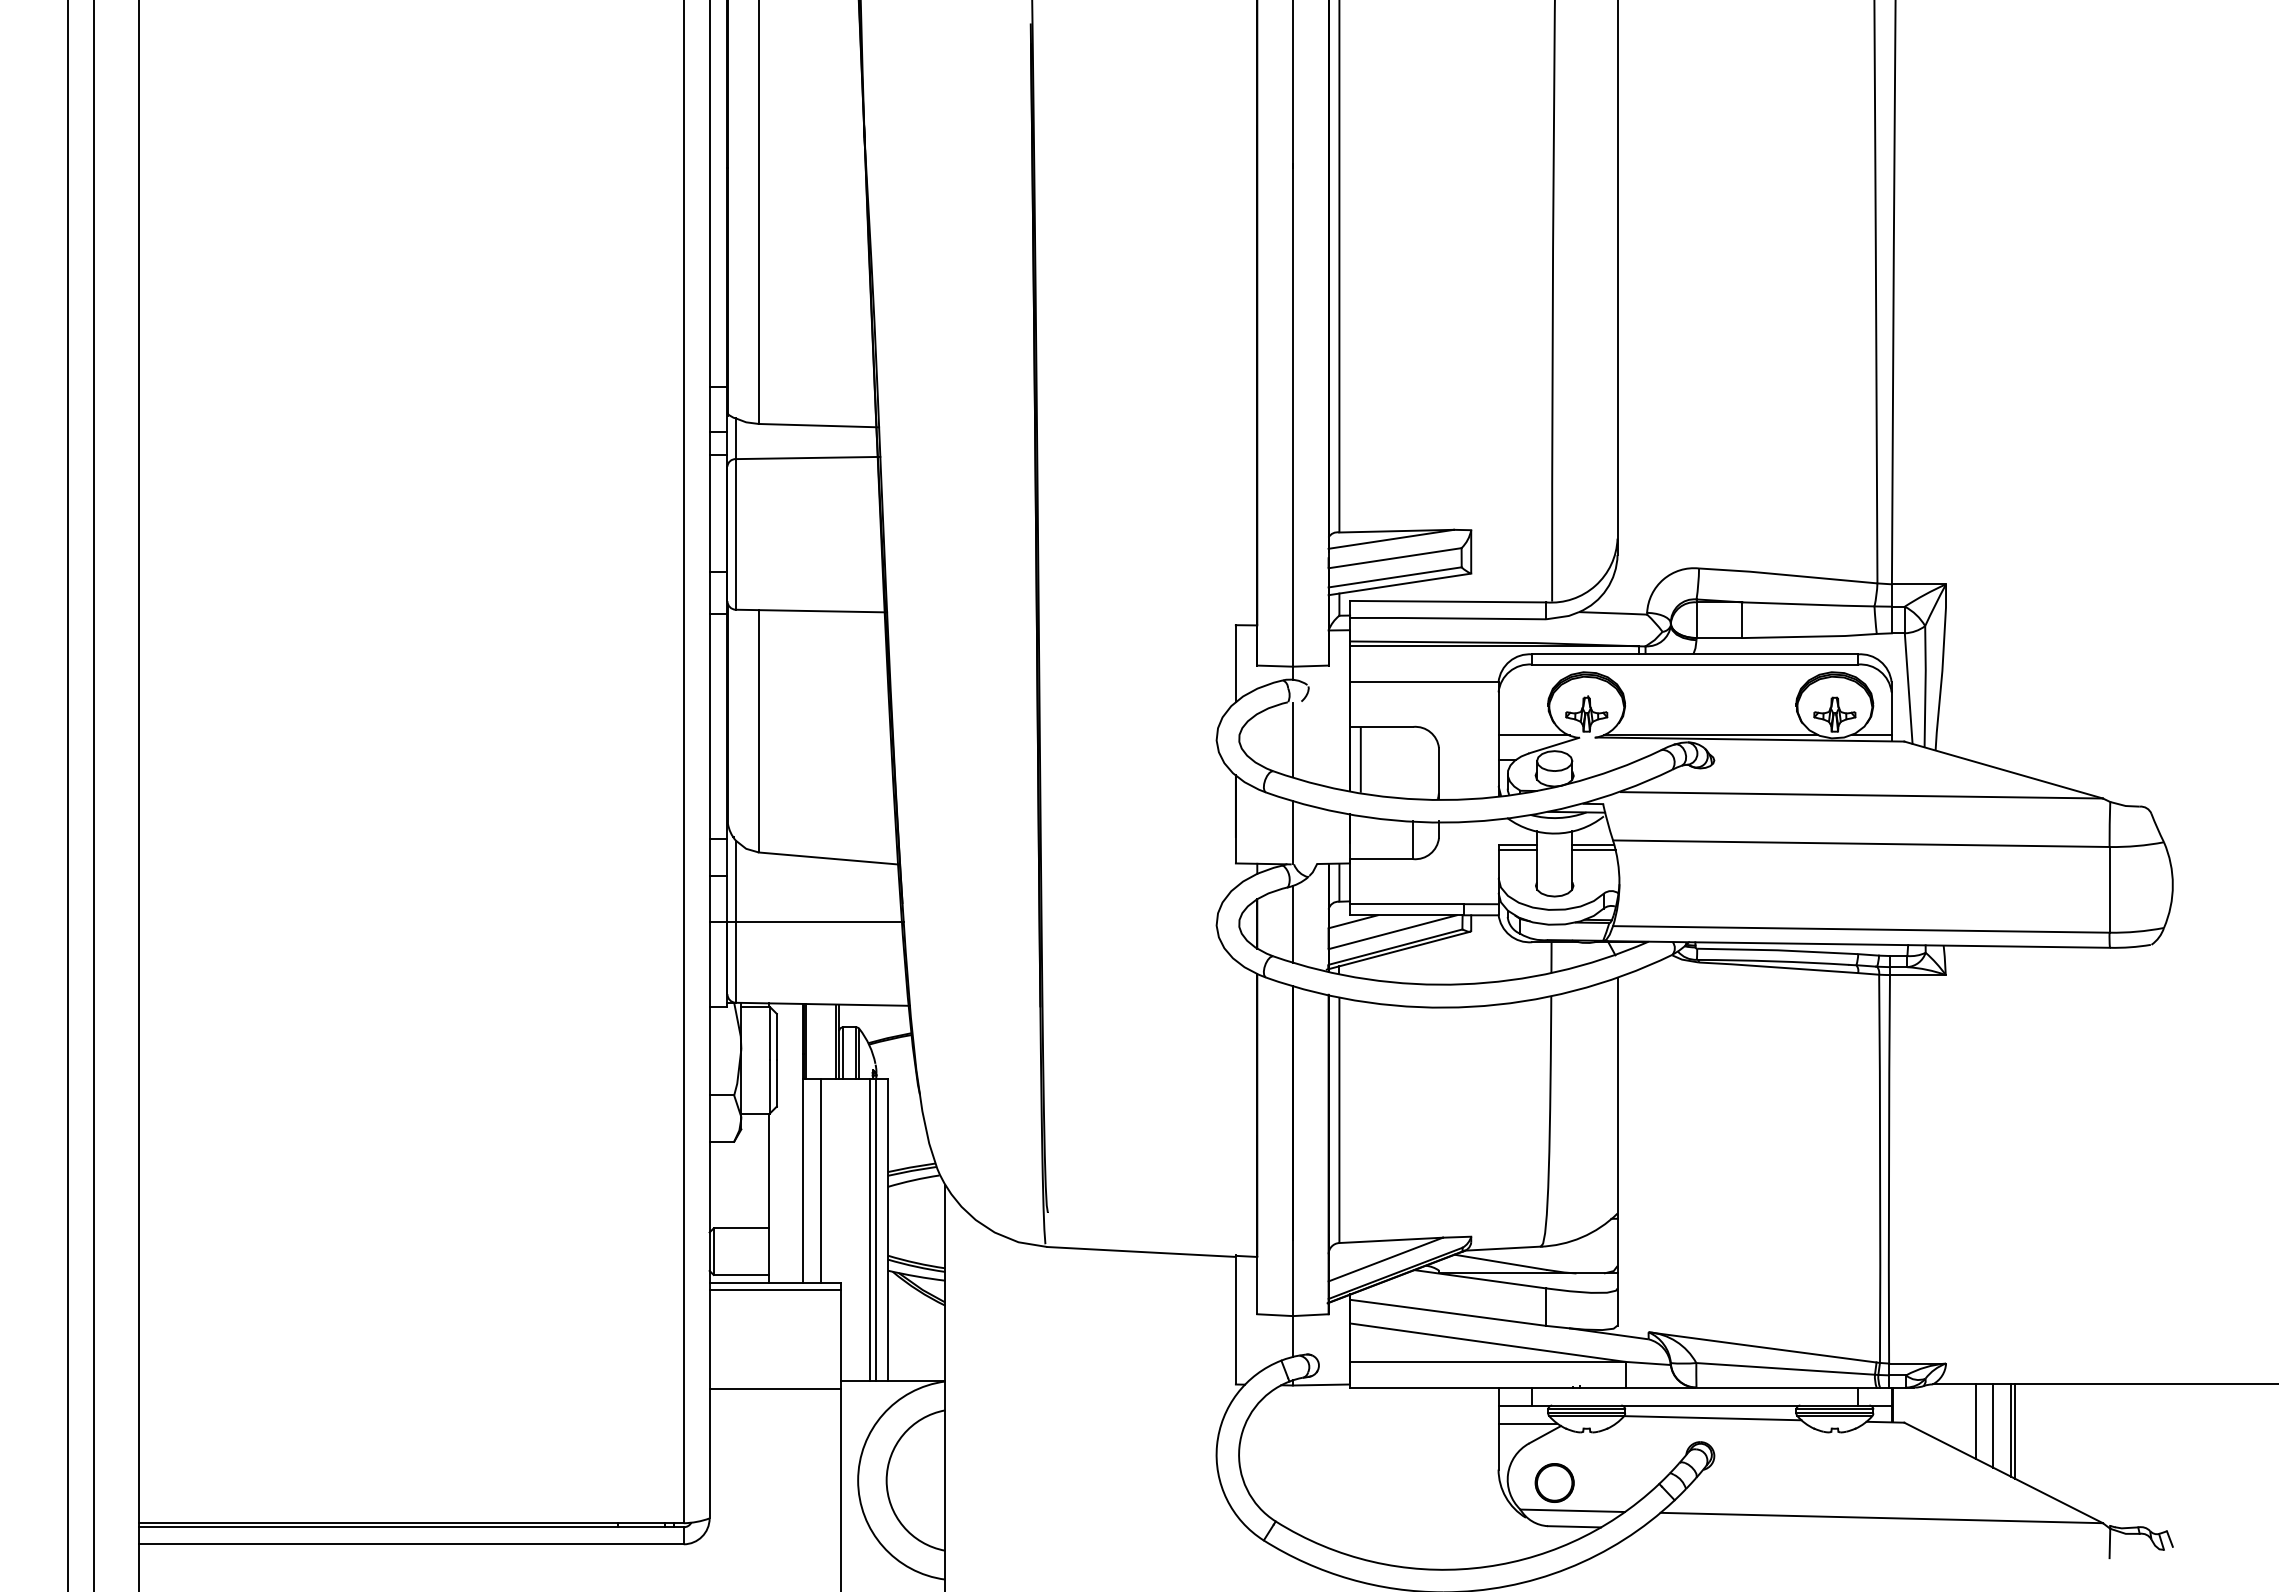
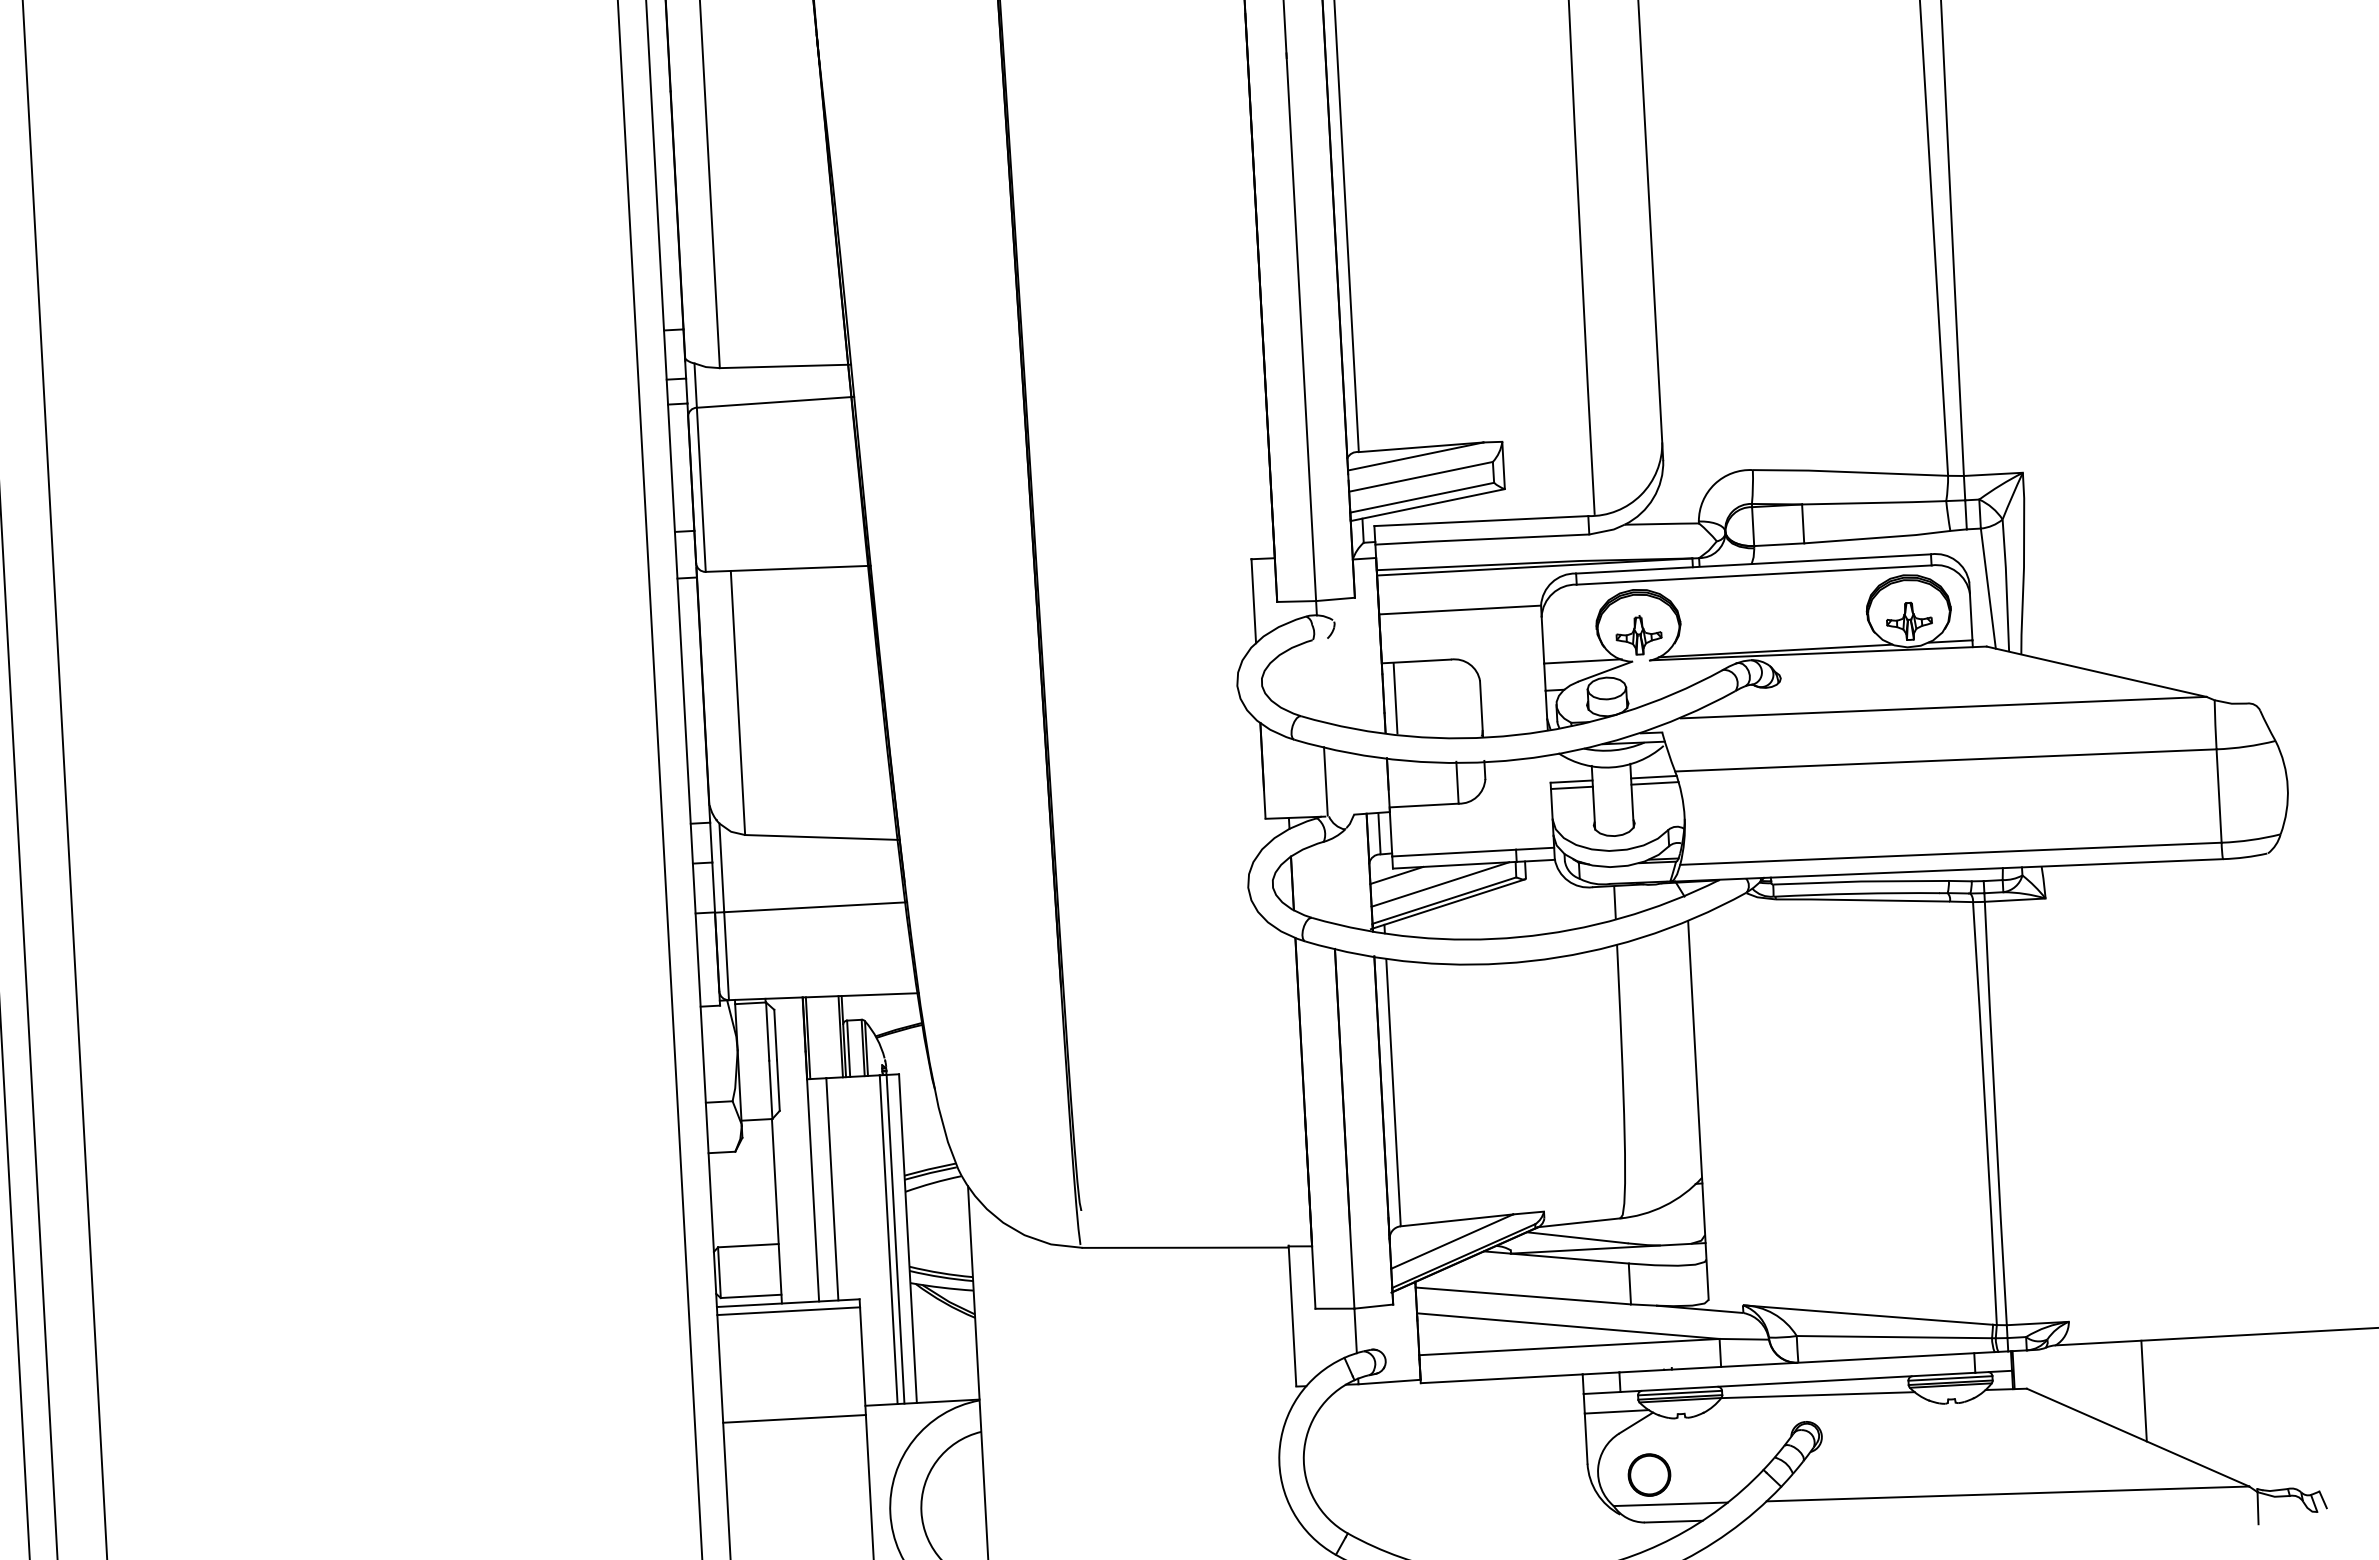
line: (1292, 739) -> (1319, 680), removed
line: (1292, 923) -> (1330, 880), removed
line: (1976, 1421) -> (2105, 1383), removed
line: (1993, 1425) -> (2124, 1386), removed
line: (2014, 1431) -> (2147, 1391), removed

